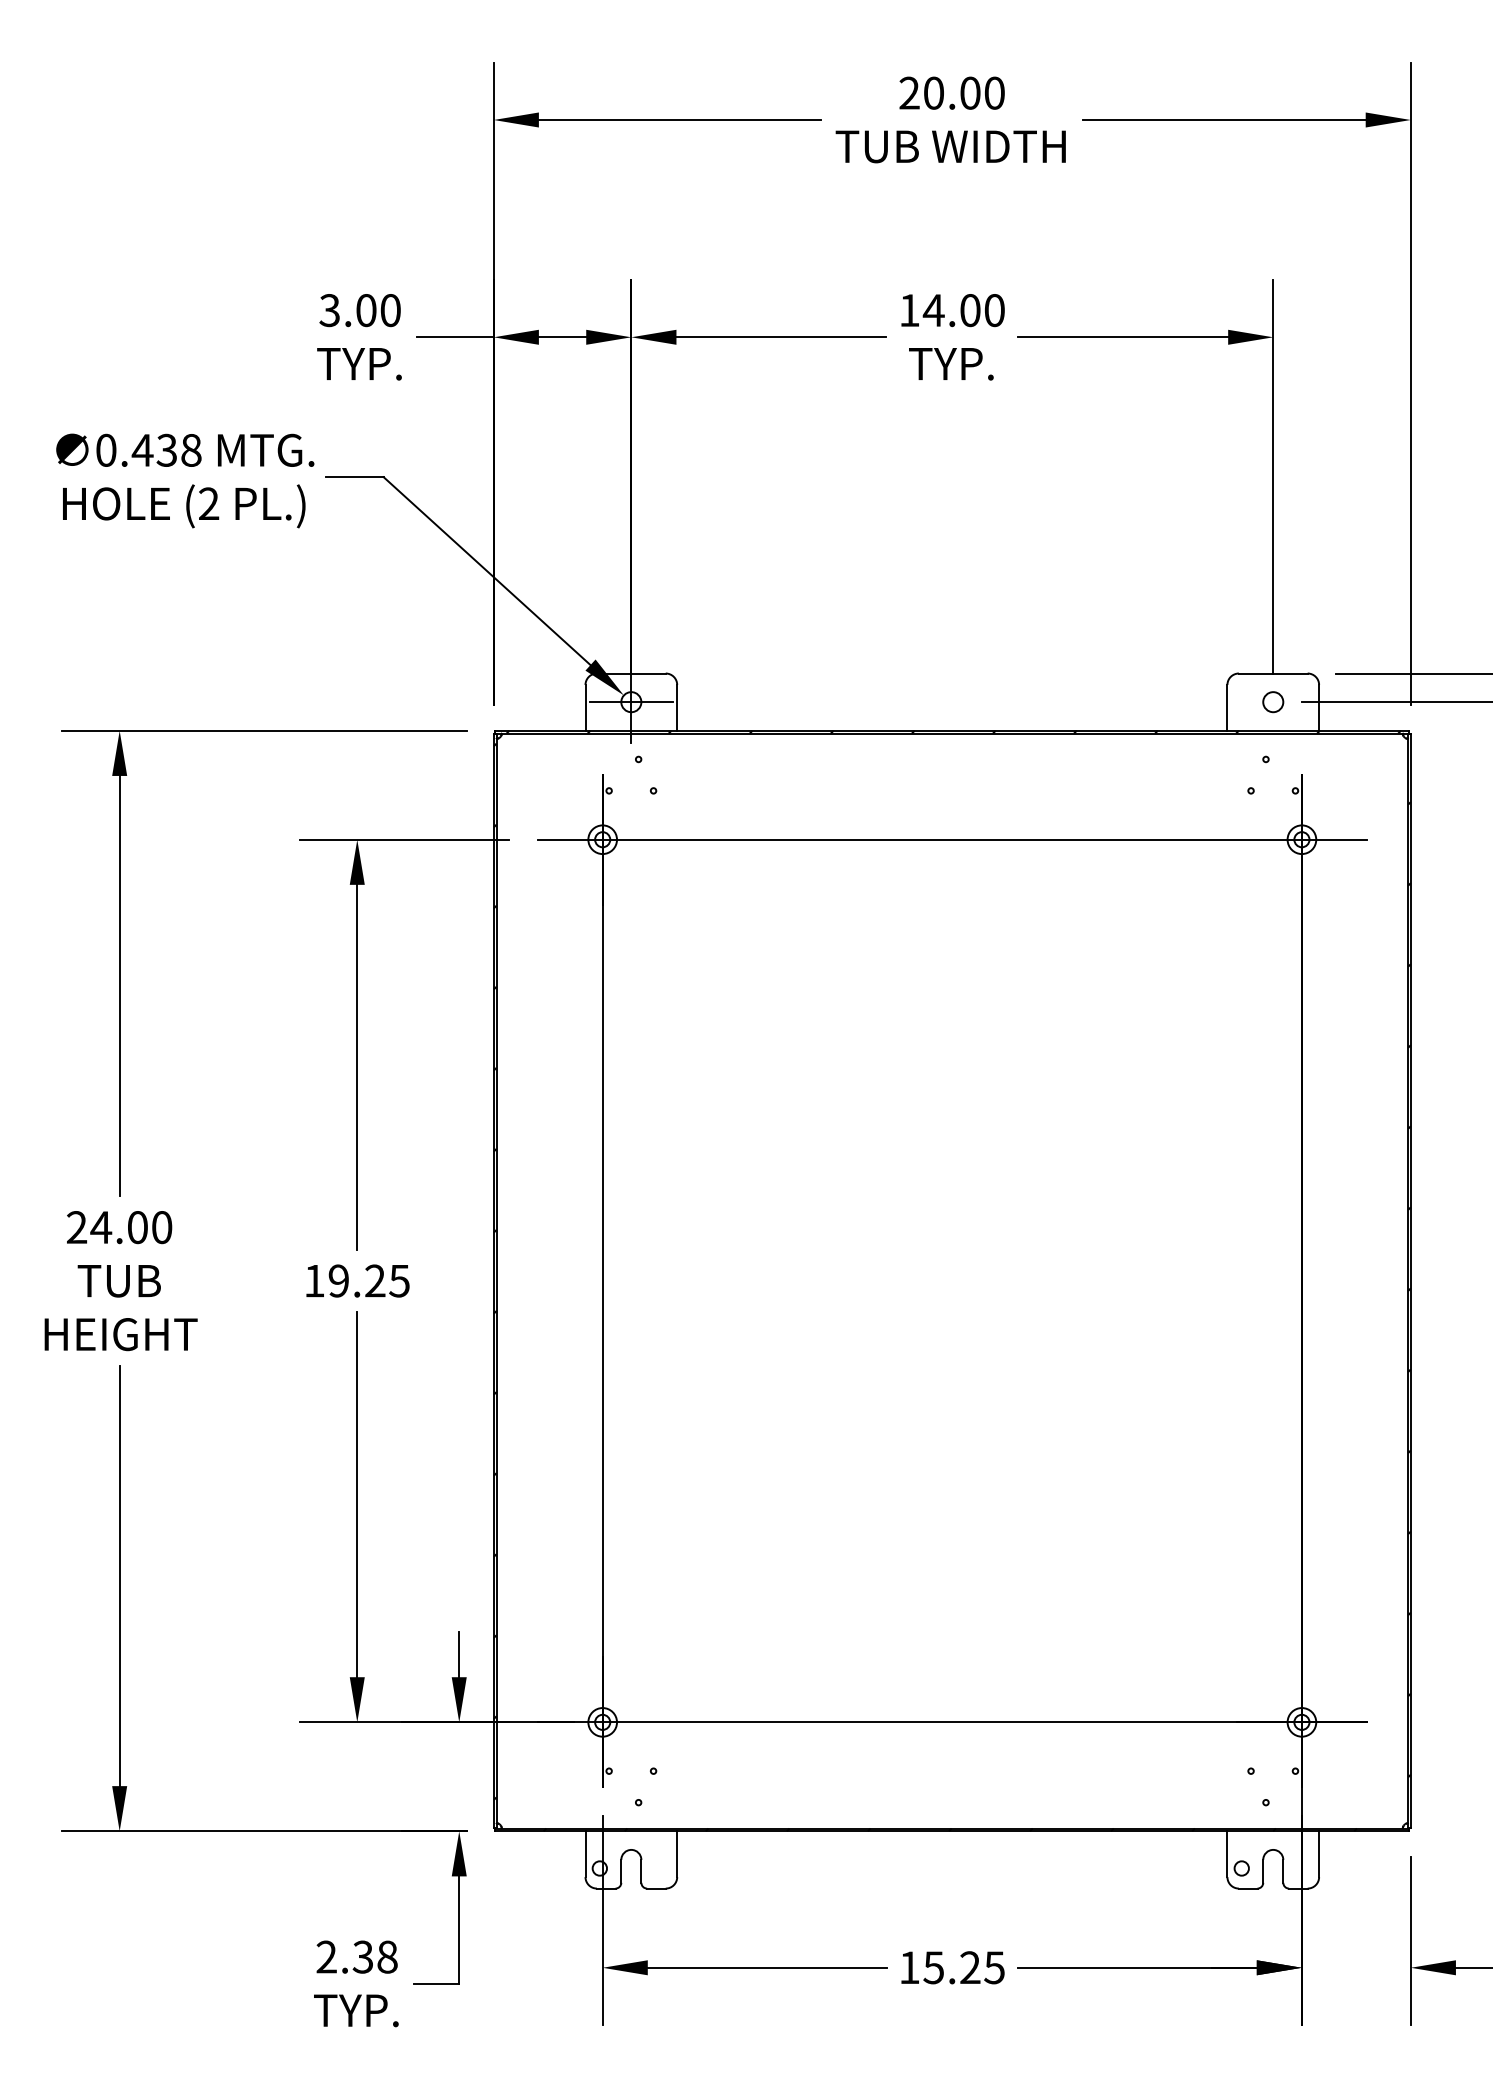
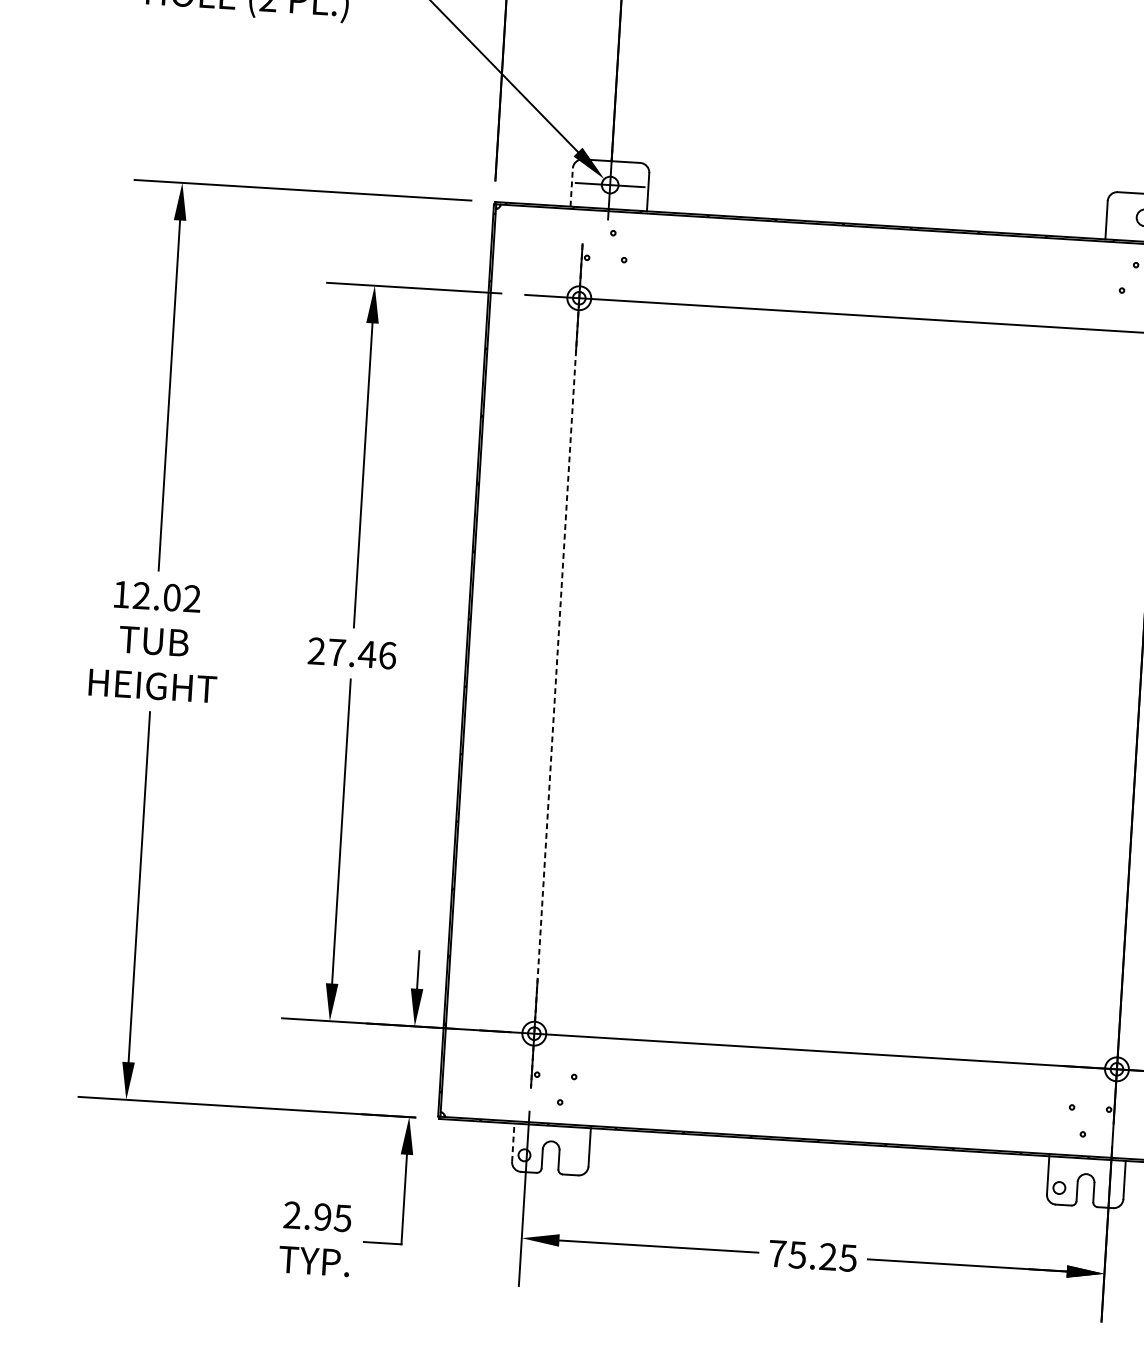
line: (585, 707) -> (571, 187), solid -> dashed
text: (119, 1227) -> (156, 596), 24.00 -> 12.02
text: (356, 1280) -> (351, 652), 19.25 -> 27.46
line: (602, 1281) -> (556, 666), solid -> dashed
line: (585, 1854) -> (513, 1142), solid -> dashed
text: (374, 1956) -> (332, 1217), 2.38 -> 2.95
text: (909, 1967) -> (777, 1253), 15.25 -> 75.25

